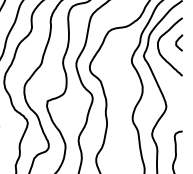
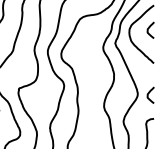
curve: (177, 107) -> (148, 94), added

